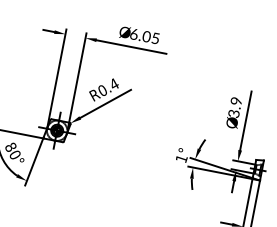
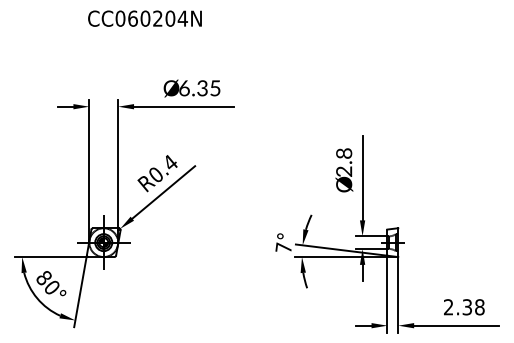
text: (146, 36) -> (202, 88), 6.05 -> 6.35
text: (235, 107) -> (344, 162), 3.9 -> 2.8
text: (181, 158) -> (283, 247), 1° -> 7°

